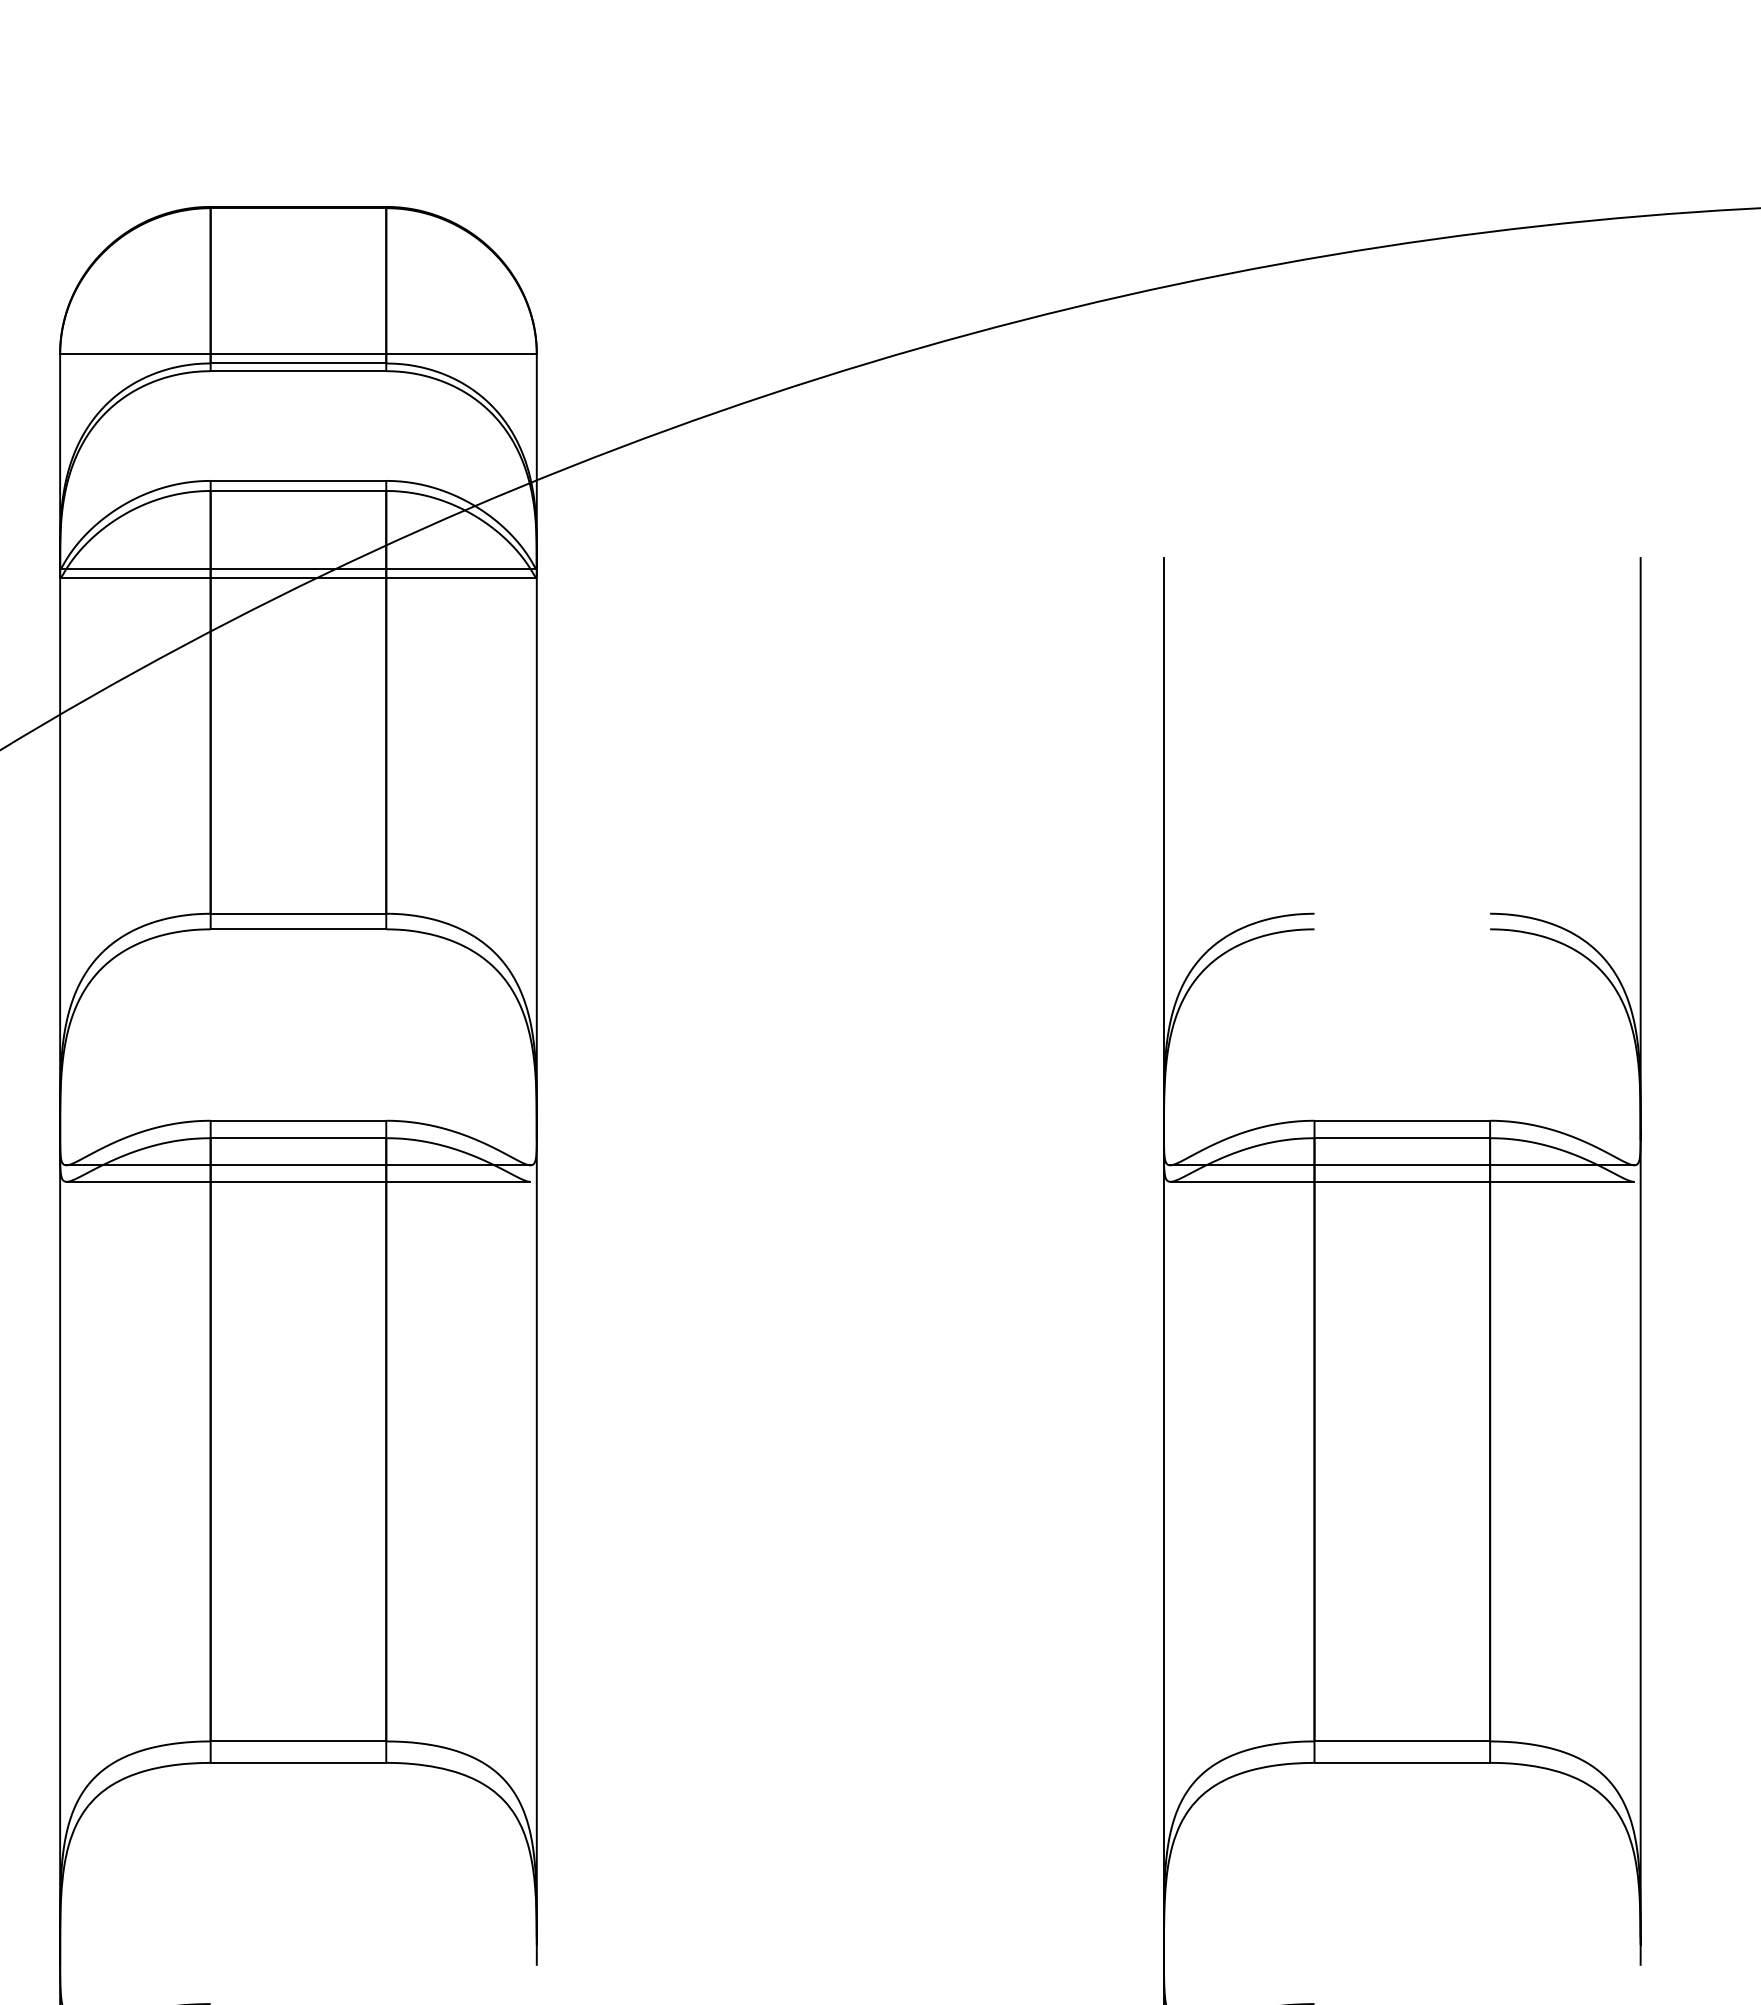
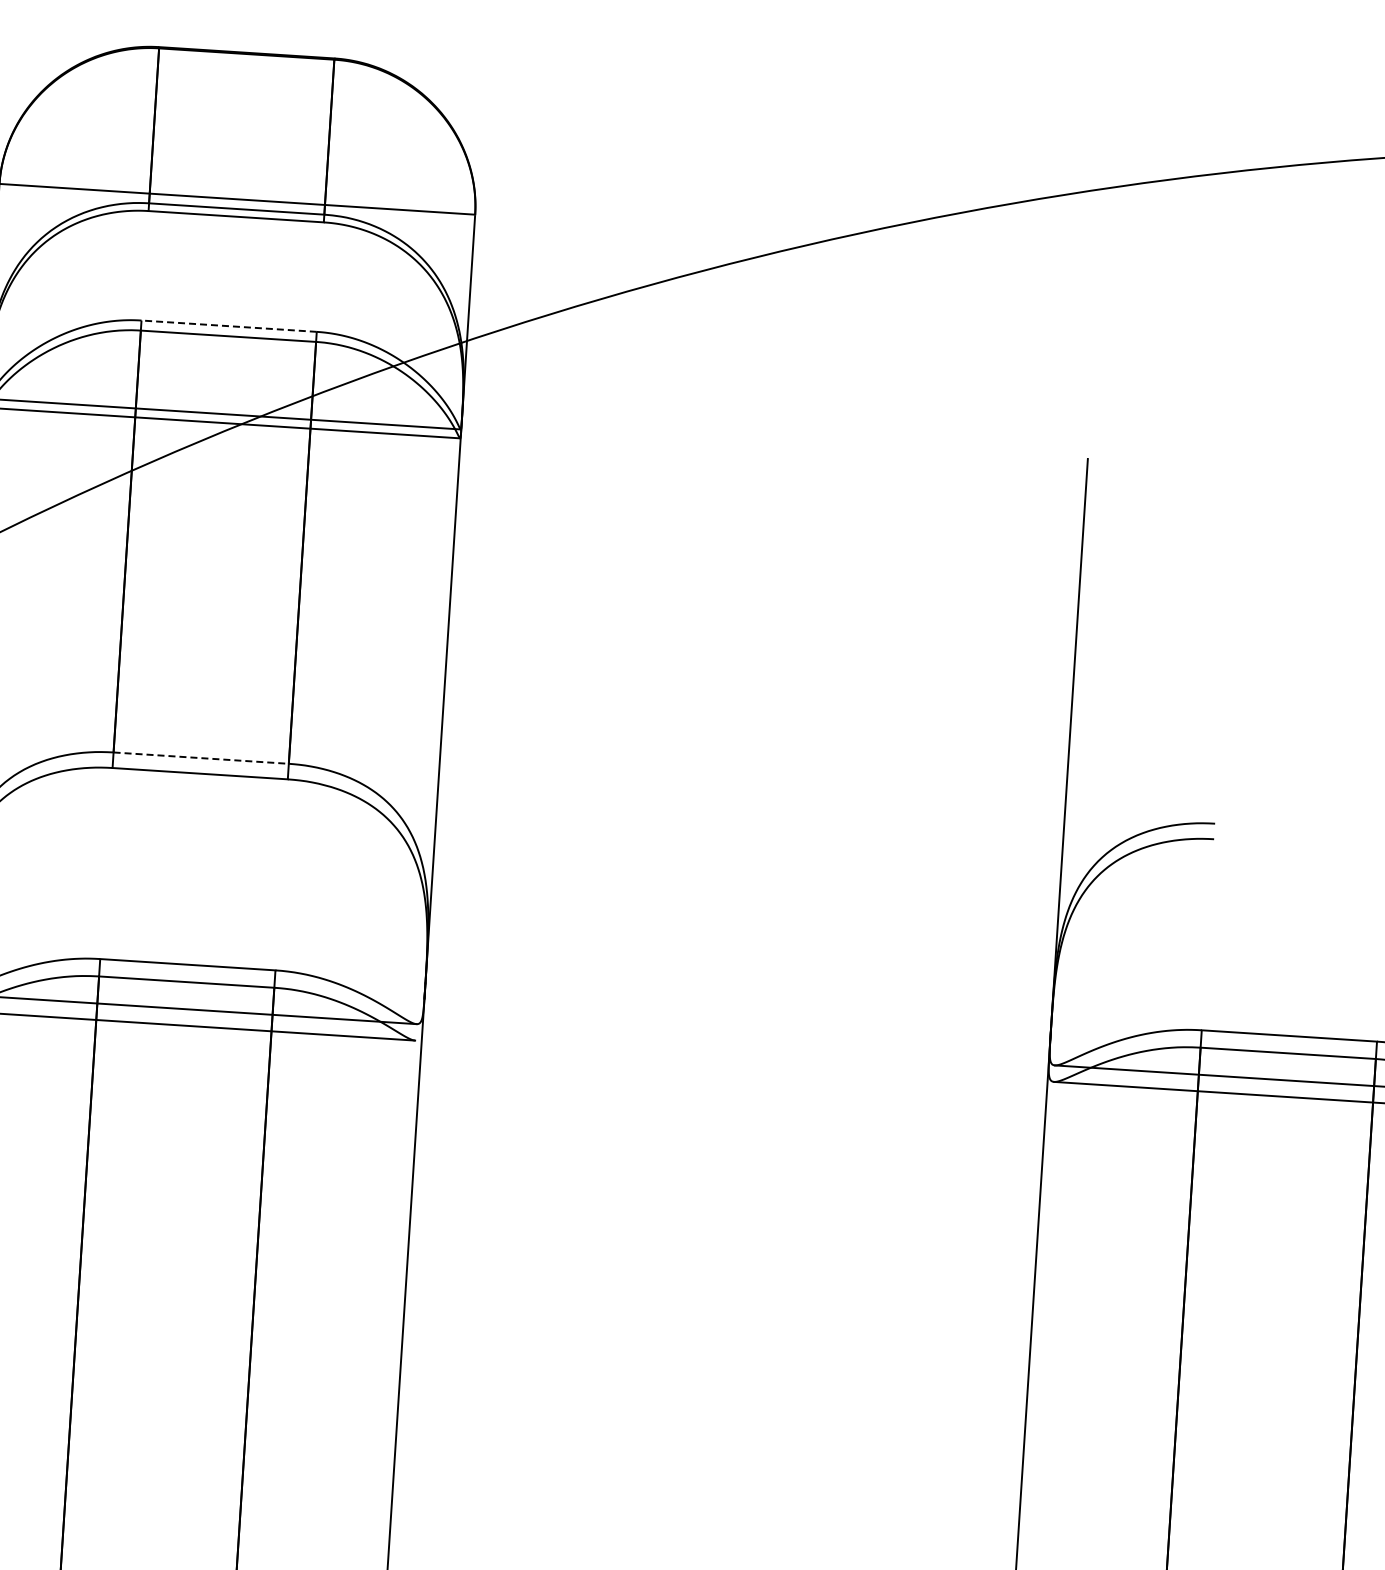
line: (298, 480) -> (229, 325), solid -> dashed
line: (298, 913) -> (201, 757), solid -> dashed

